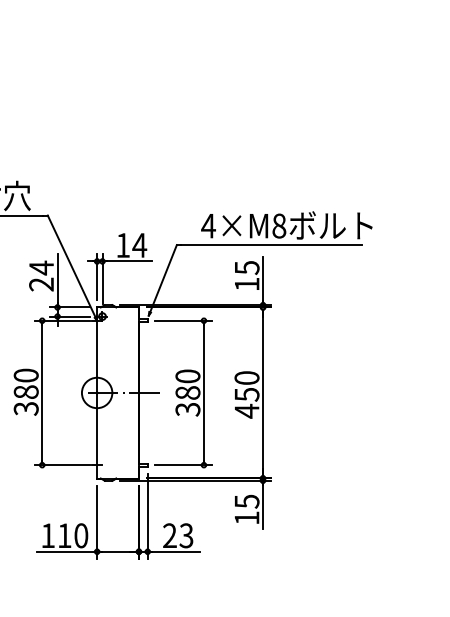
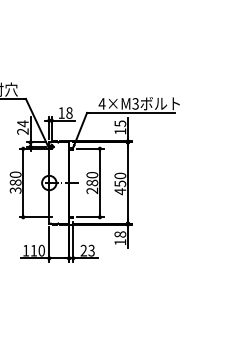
text: (278, 225) -> (135, 103), 4×M8 -> 4×M3
text: (139, 244) -> (69, 112), 14 -> 18
text: (188, 408) -> (92, 190), 380 -> 280
text: (247, 501) -> (120, 234), 15 -> 18

